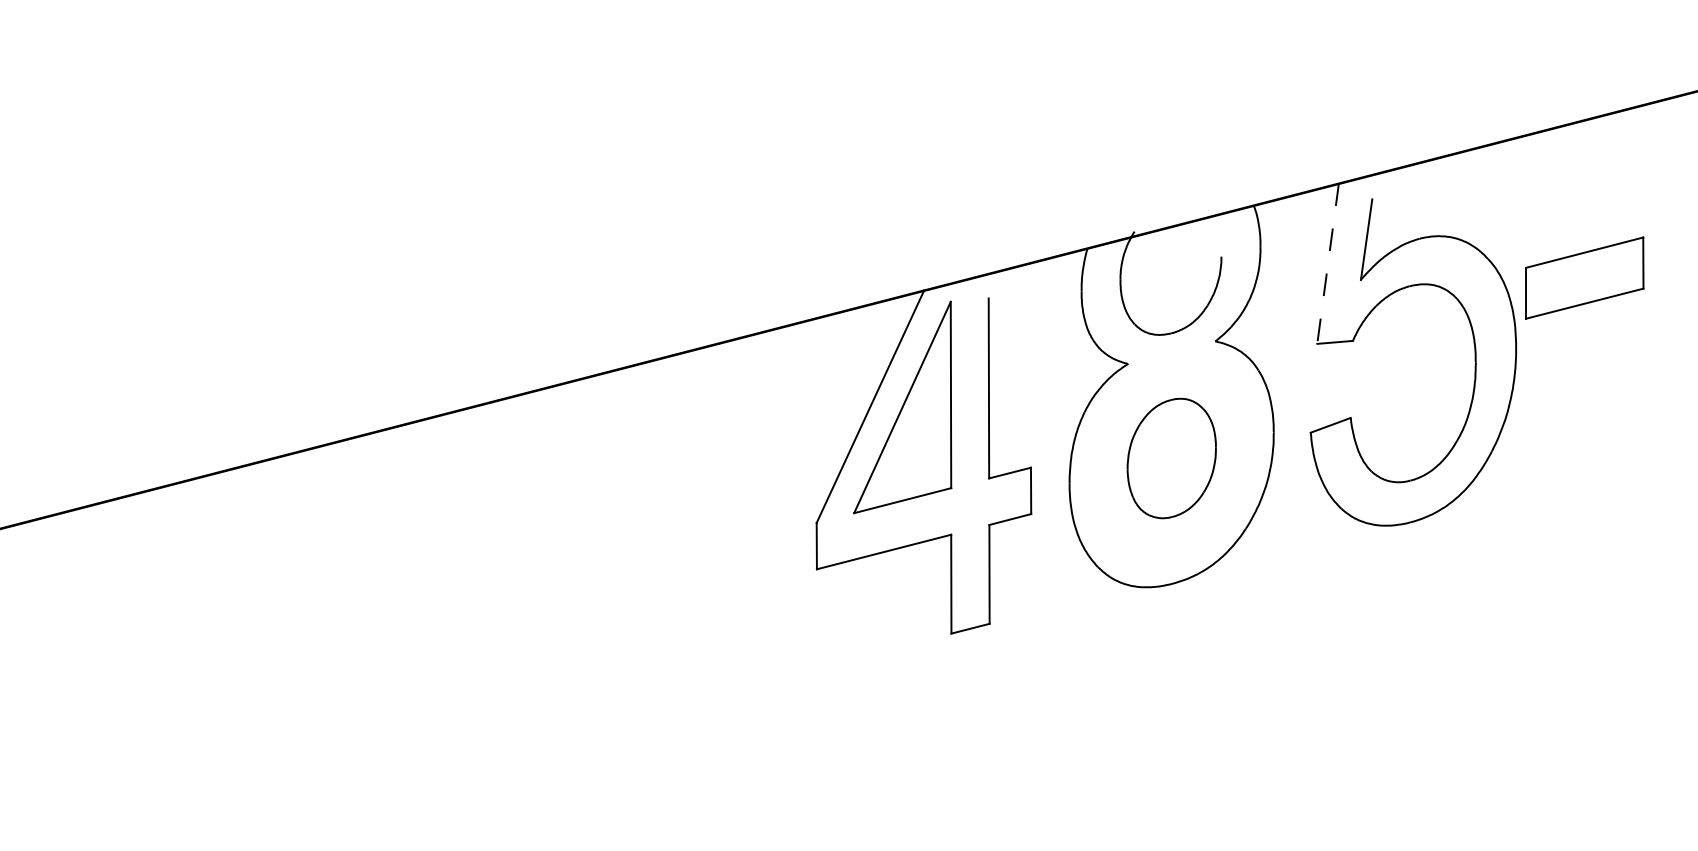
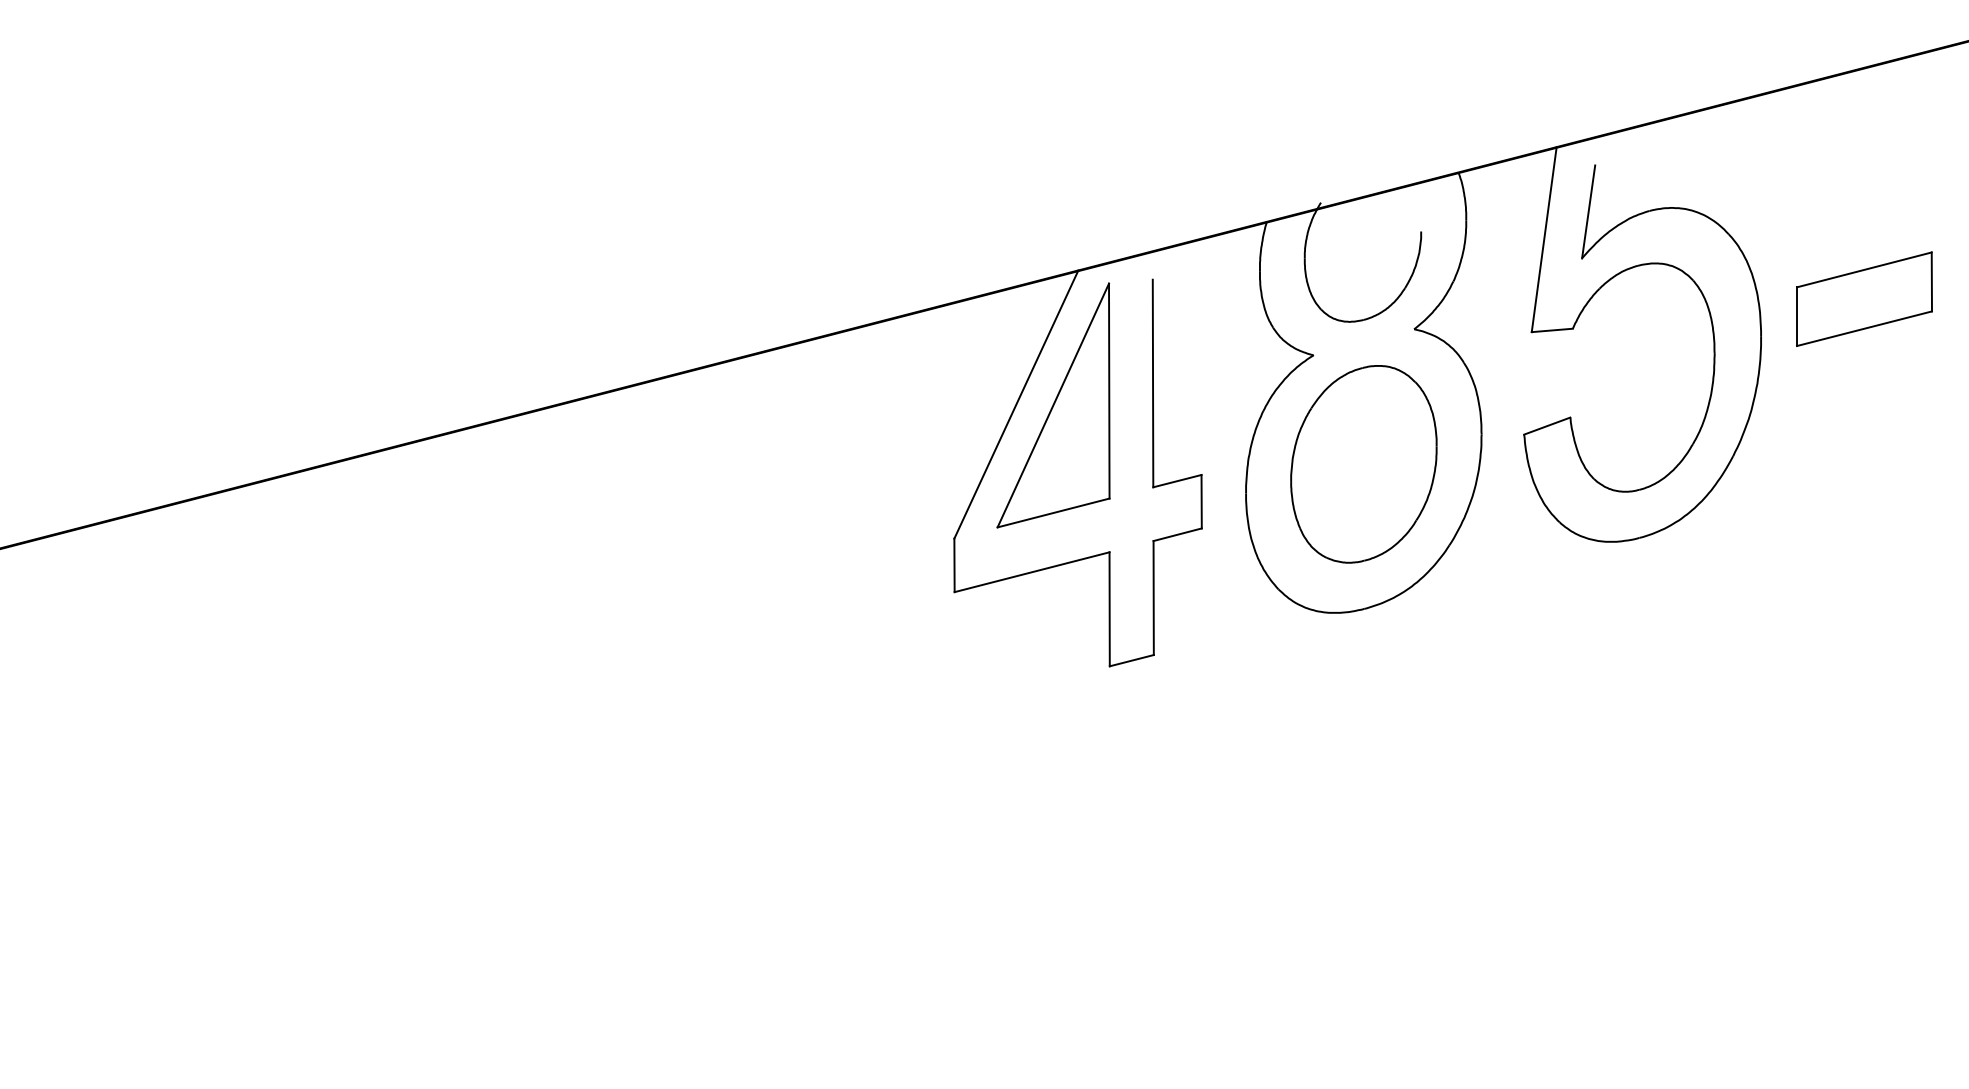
line: (1328, 264) -> (1544, 240), dashed -> solid
part: (1584, 277) -> (1864, 298), moved
part: (1171, 458) -> (1363, 464), size x1.43

